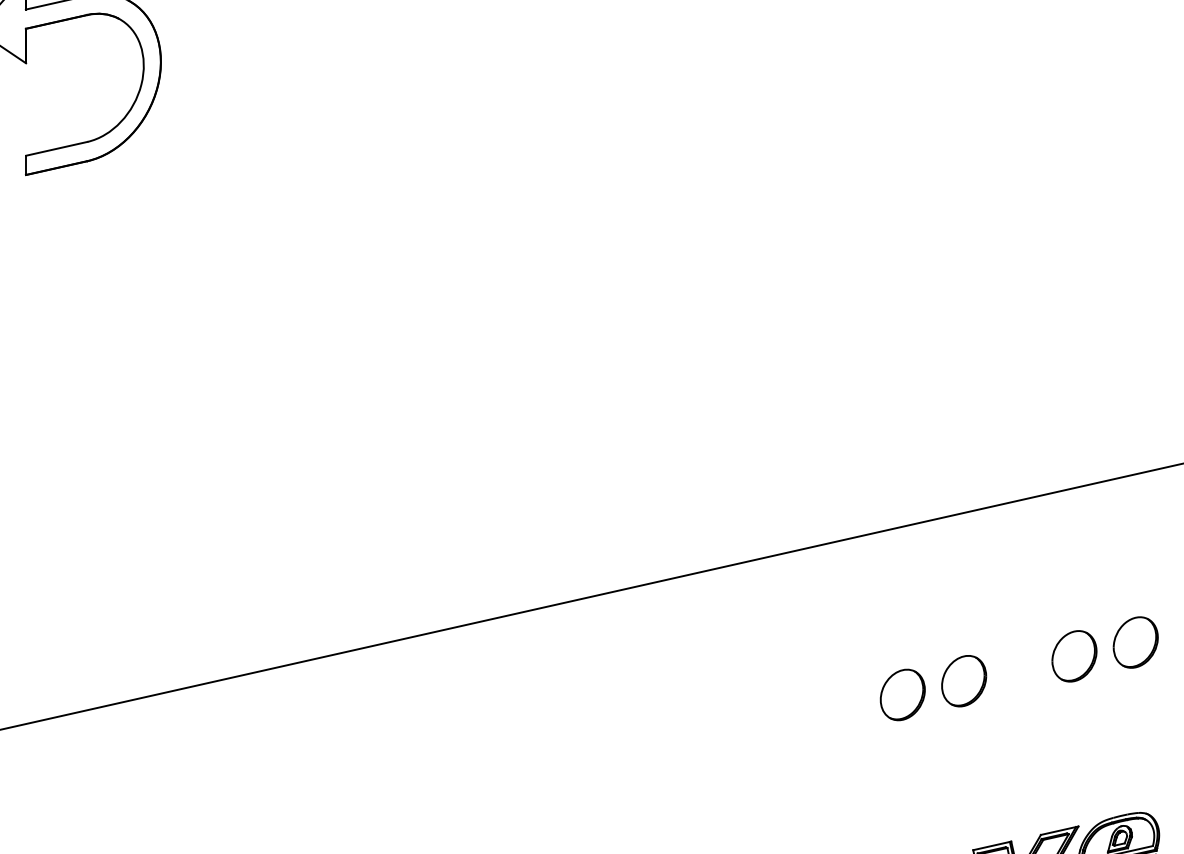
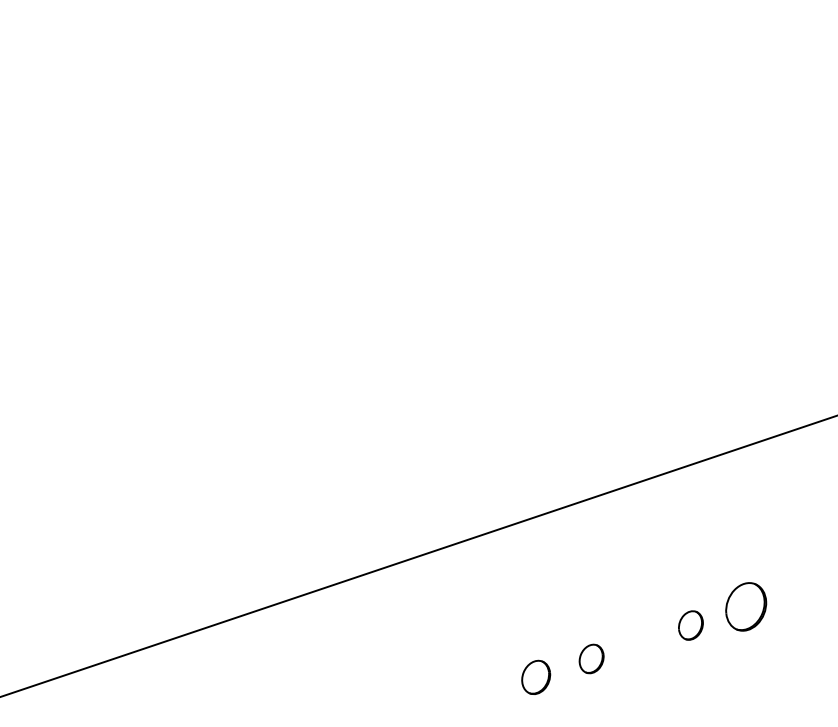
part: (1074, 656) -> (690, 625), size x0.6
part: (964, 681) -> (591, 659), size x0.6
part: (902, 694) -> (535, 677), size x0.7

